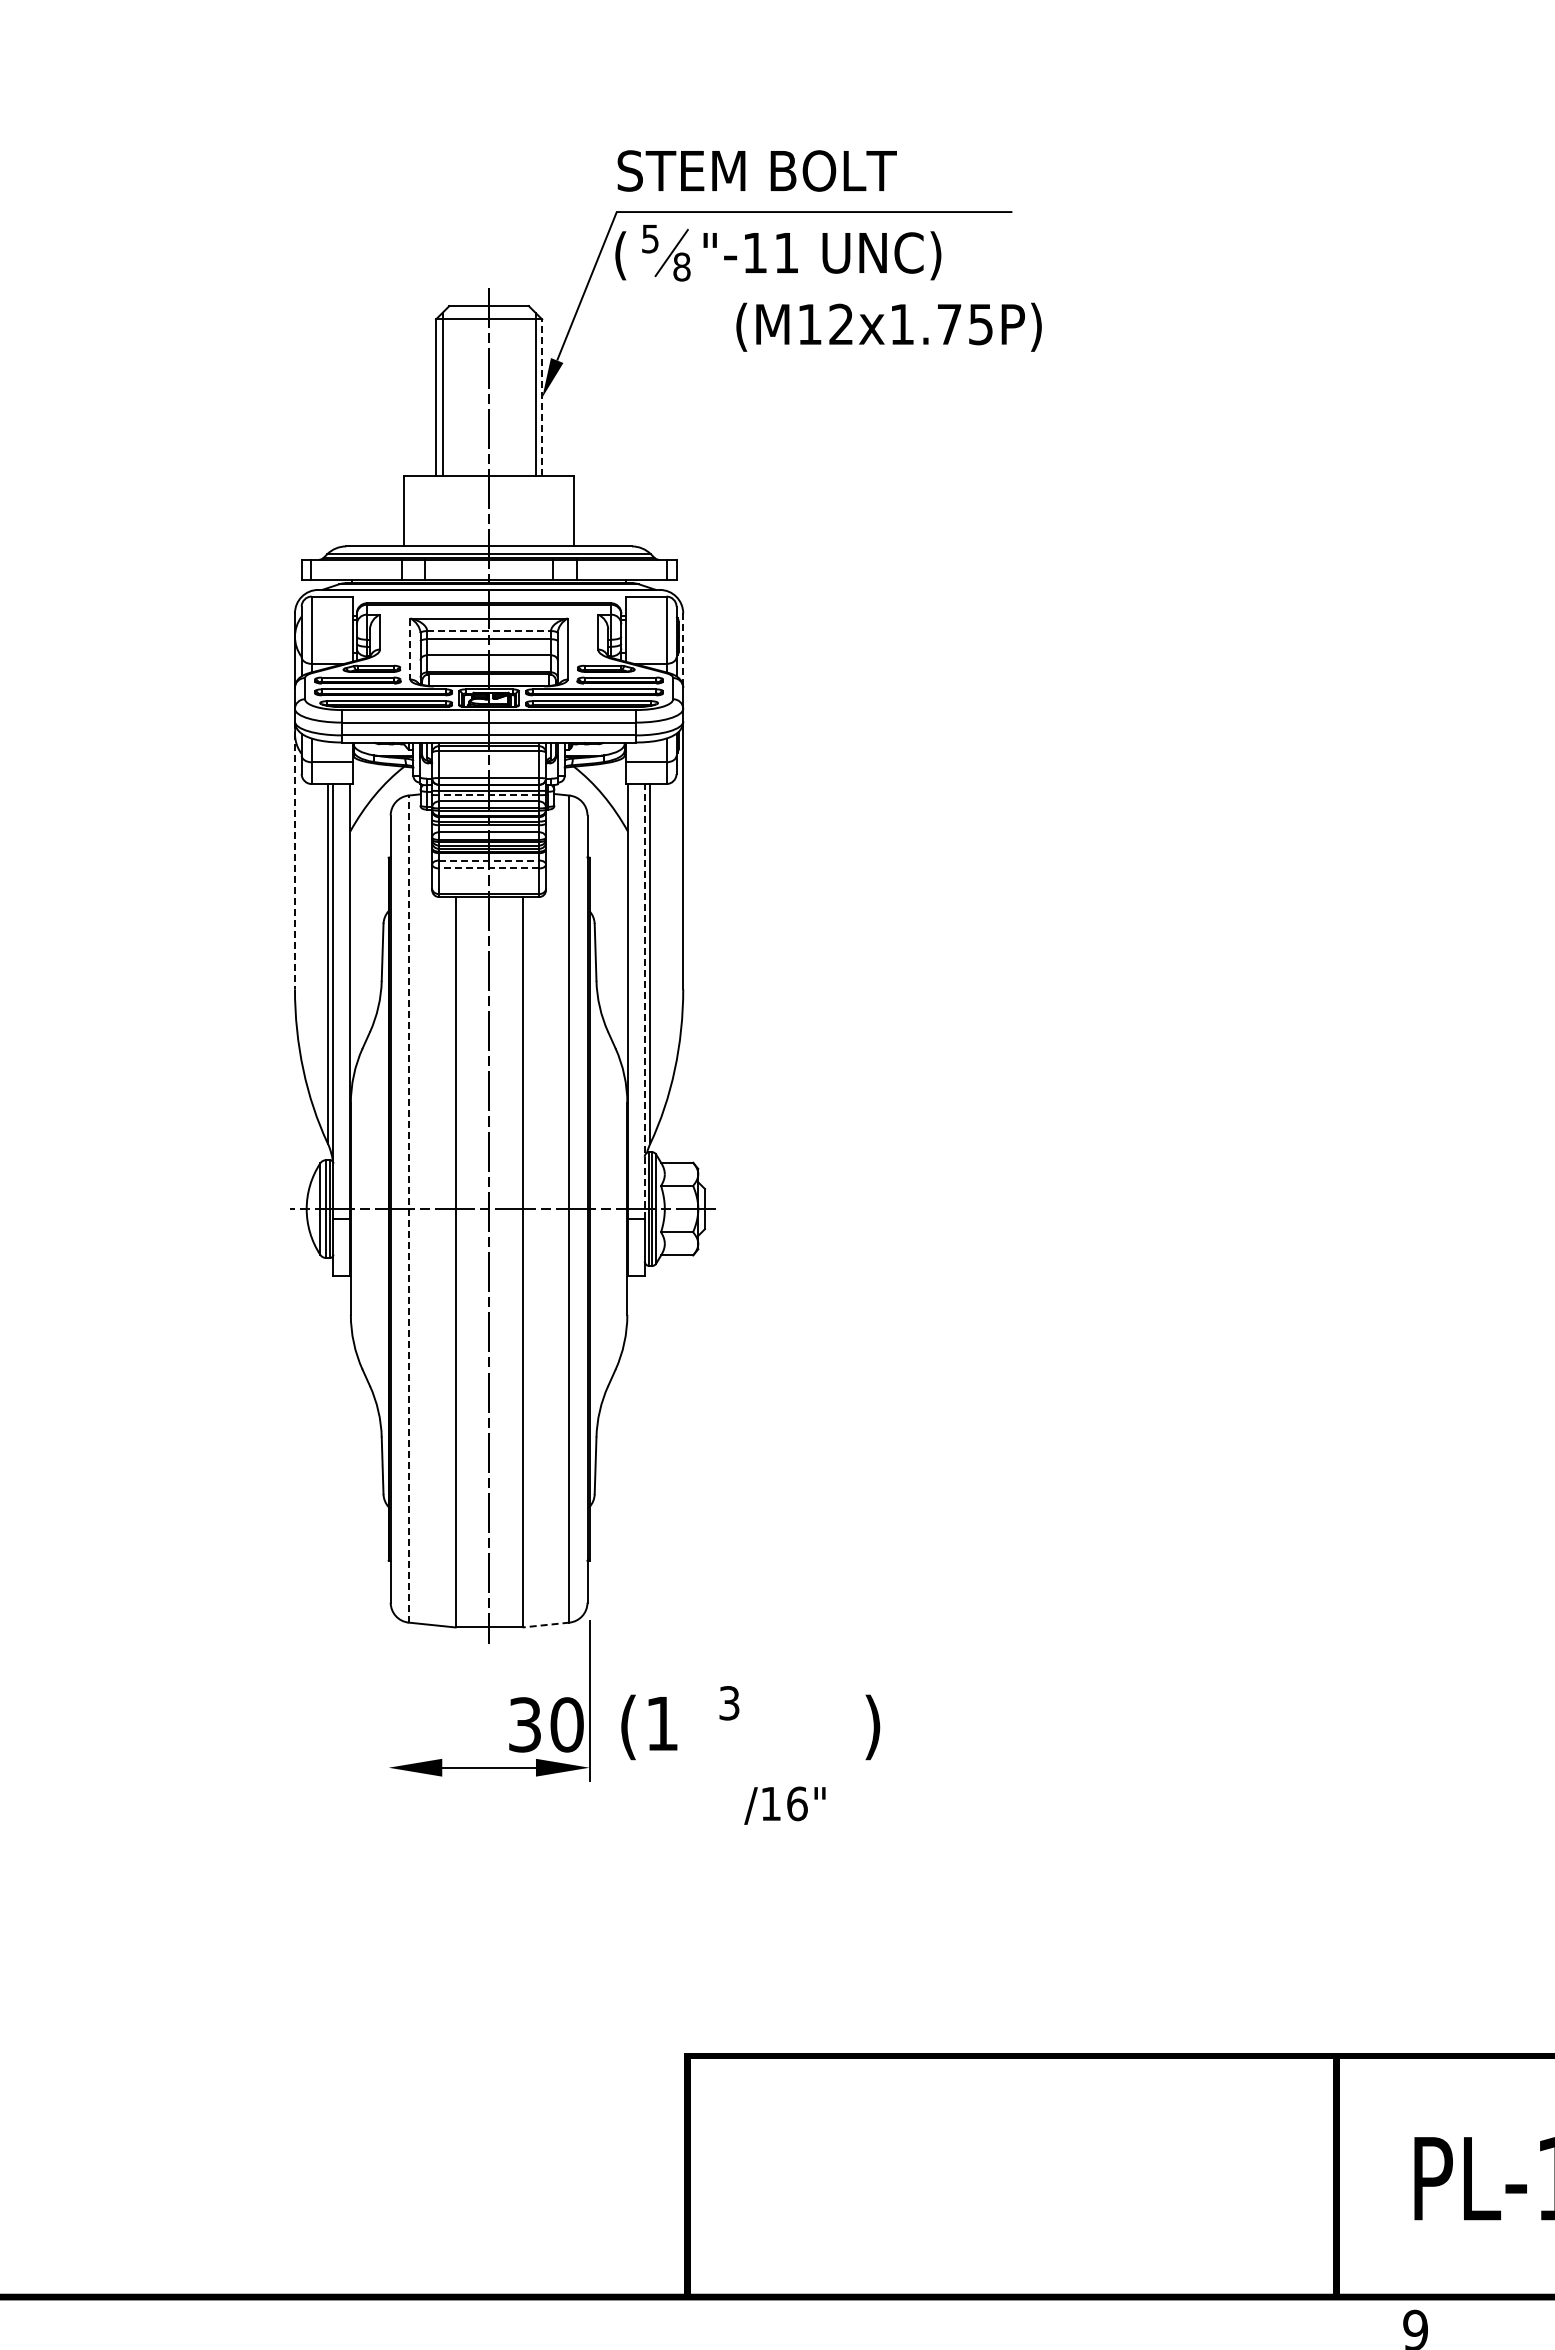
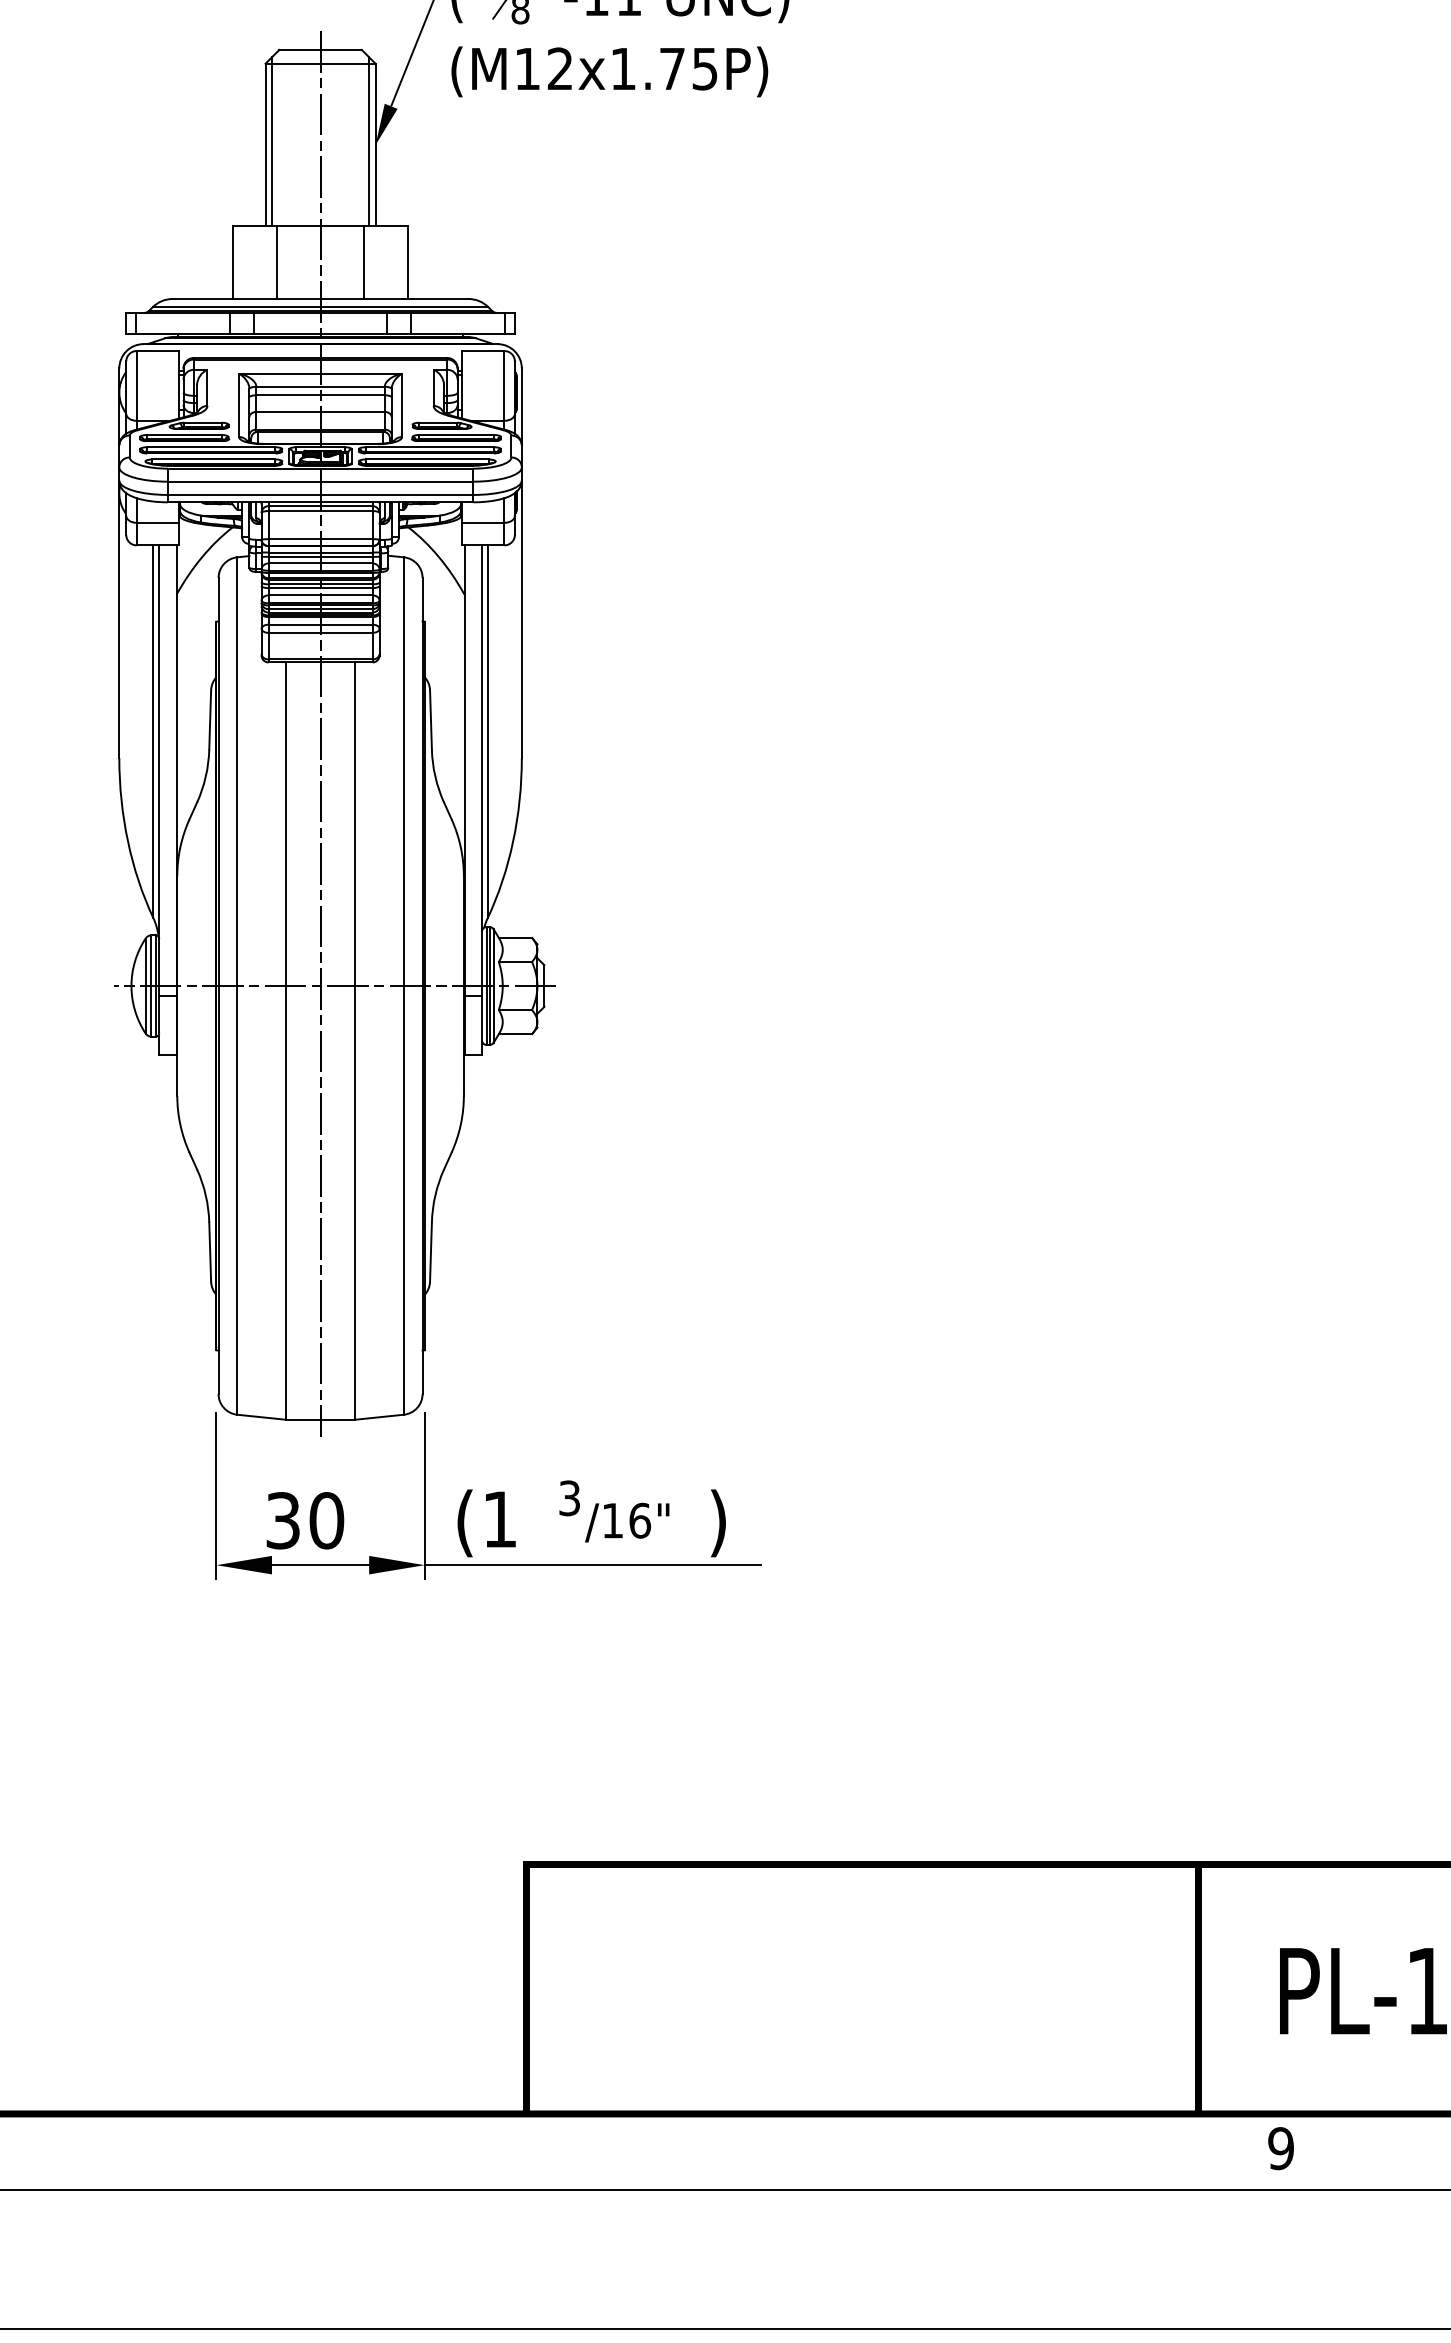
text: (888, 326) -> (609, 71), moved
line: (542, 397) -> (375, 144), dashed -> solid
line: (446, 511) -> (276, 262), added
line: (531, 511) -> (364, 262), added
line: (489, 631) -> (320, 387), dashed -> solid
line: (410, 649) -> (239, 405), dashed -> solid
line: (683, 651) -> (522, 407), dashed -> solid
line: (488, 795) -> (319, 557), dashed -> solid
line: (294, 855) -> (118, 619), dashed -> solid
line: (489, 860) -> (320, 624), dashed -> solid
line: (488, 868) -> (319, 632), dashed -> solid
line: (644, 1000) -> (481, 769), dashed -> solid
line: (408, 1209) -> (237, 986), dashed -> solid
line: (546, 1625) -> (380, 1417), dashed -> solid
line: (388, 1700) -> (216, 1495), added
text: (546, 1724) -> (305, 1520), moved
line: (751, 1767) -> (592, 1564), added
text: (784, 1805) -> (626, 1522), moved

